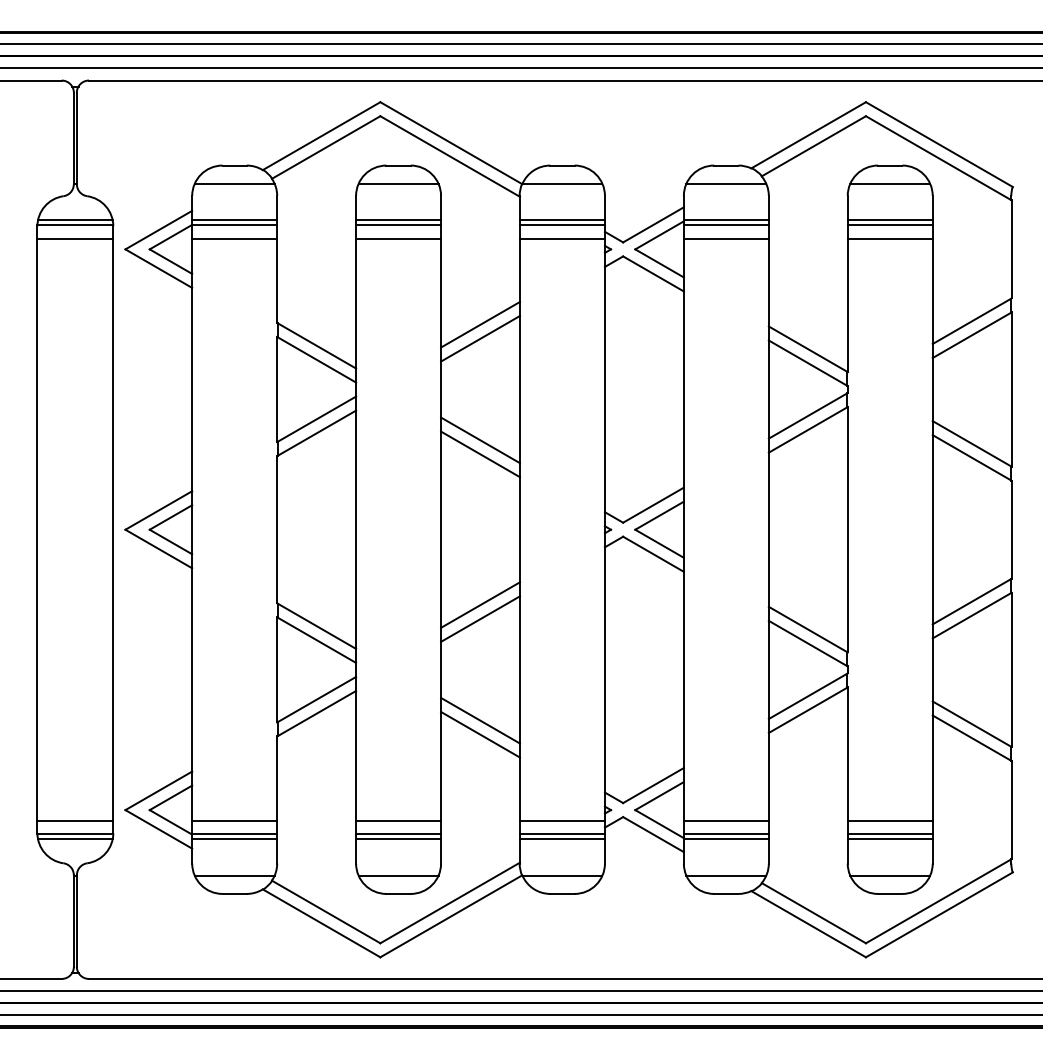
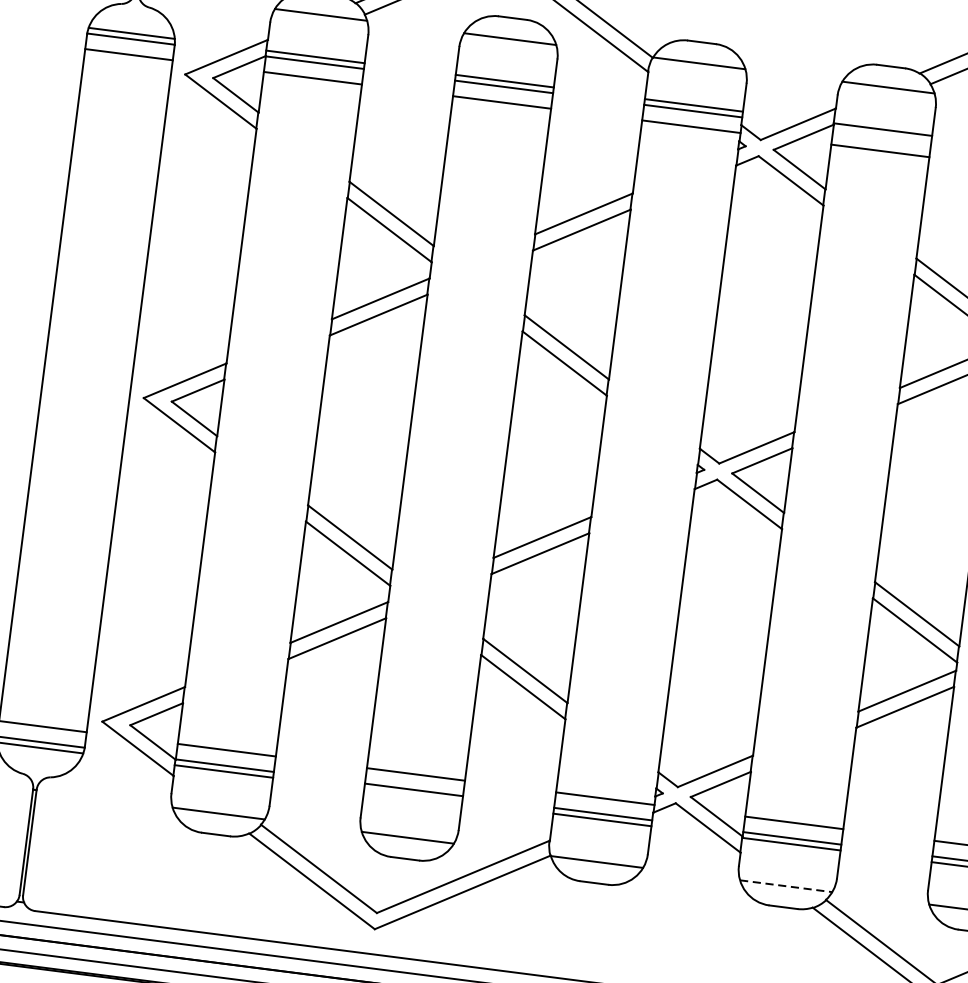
line: (725, 225) -> (881, 135), removed
line: (398, 839) -> (413, 795), removed
line: (726, 875) -> (786, 885), solid -> dashed

